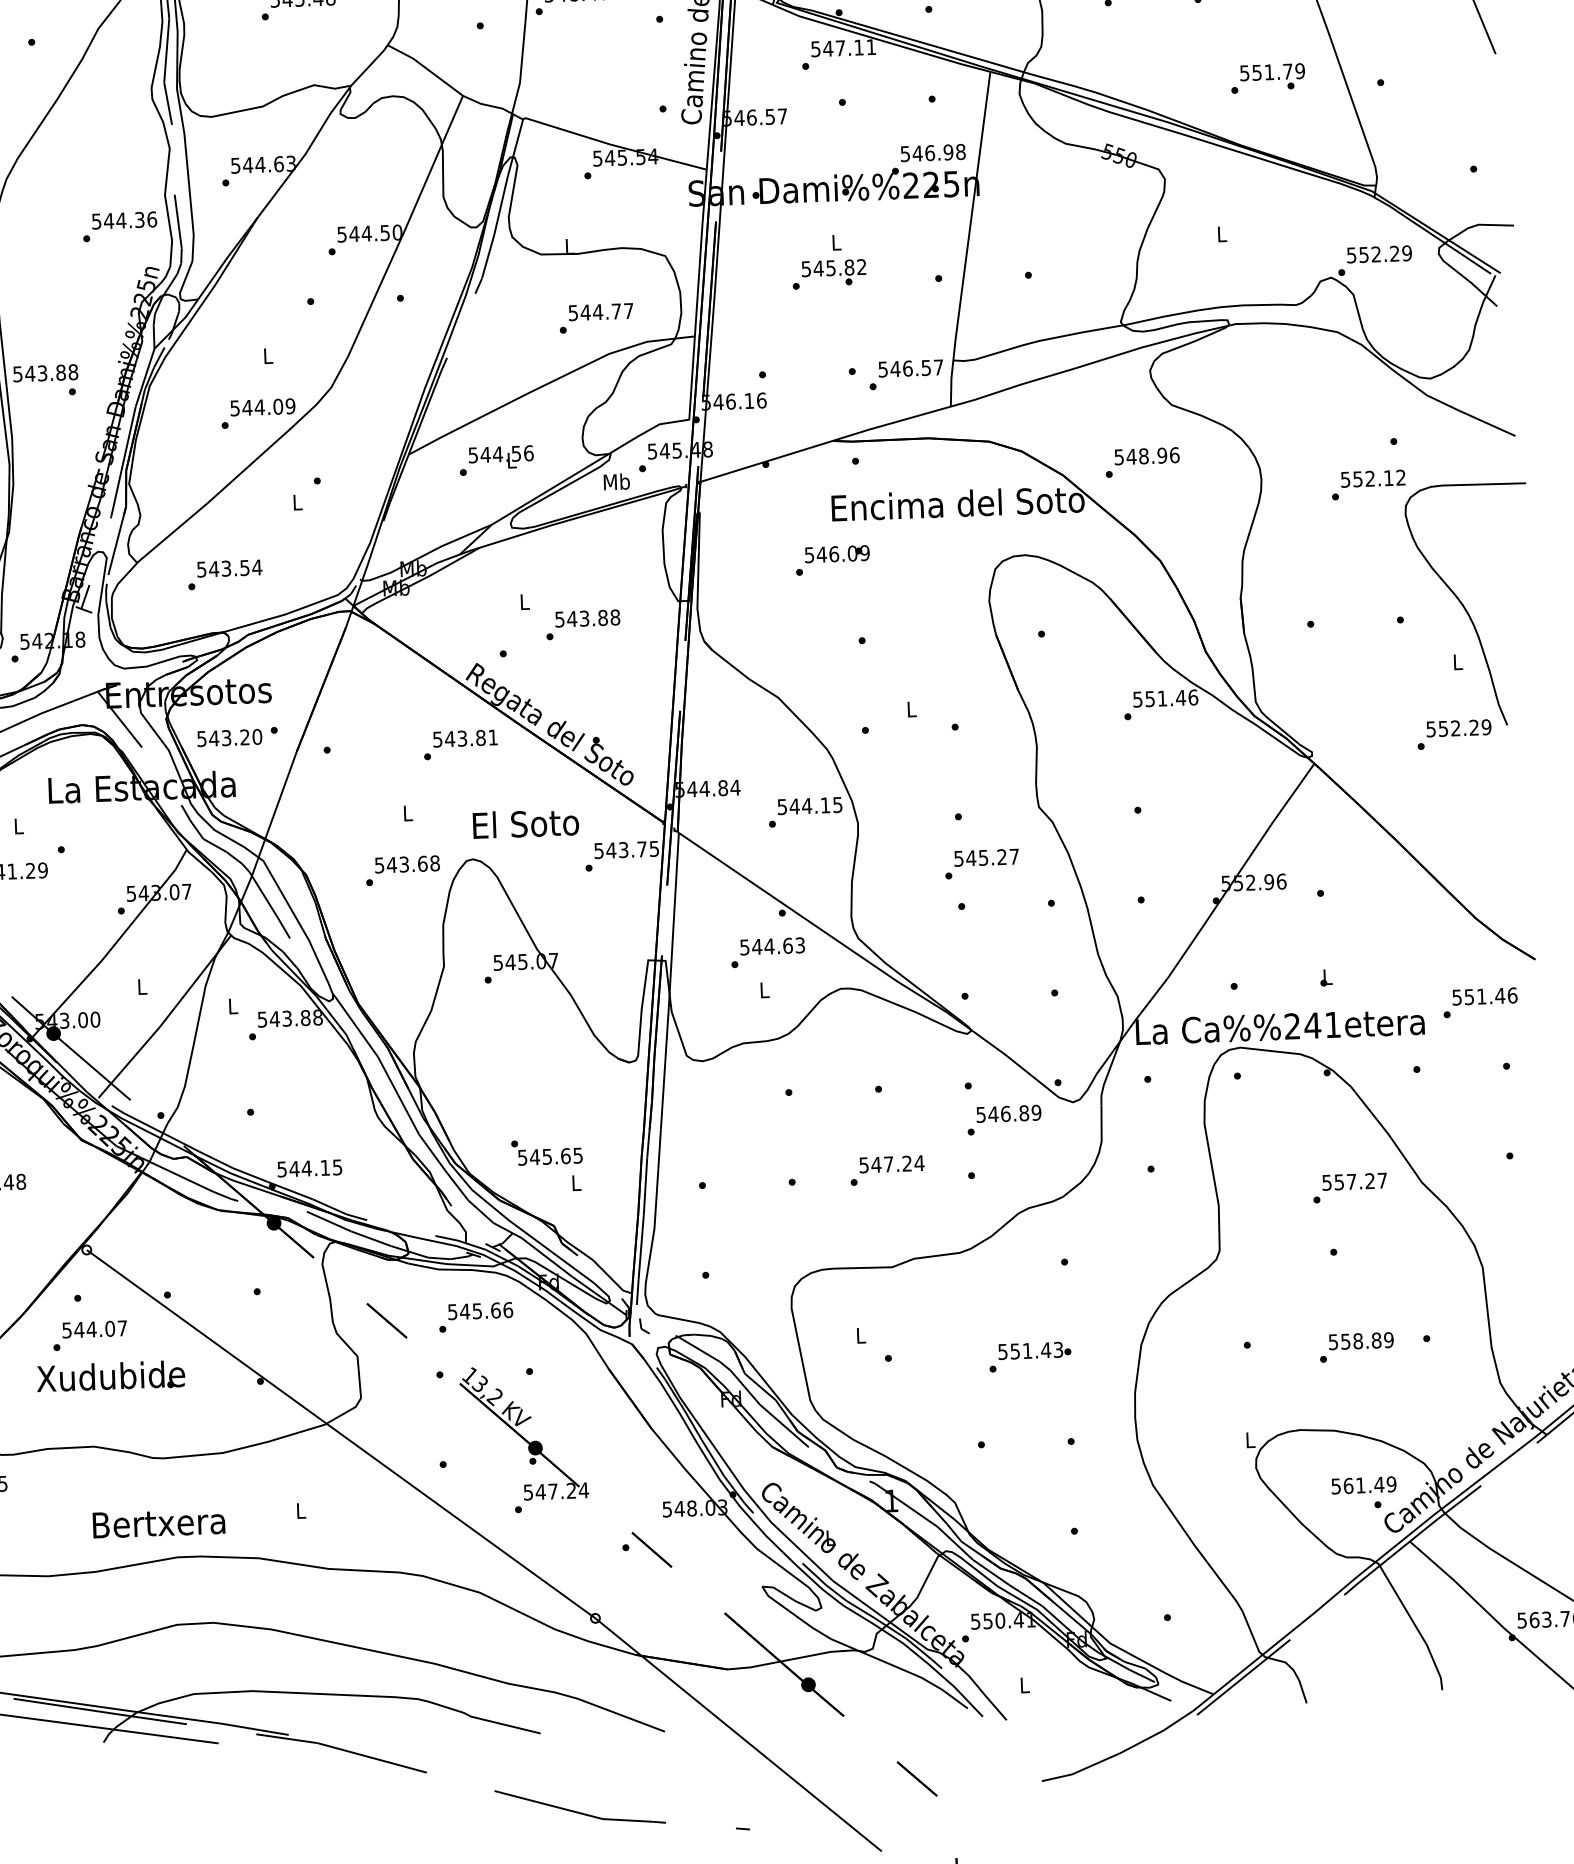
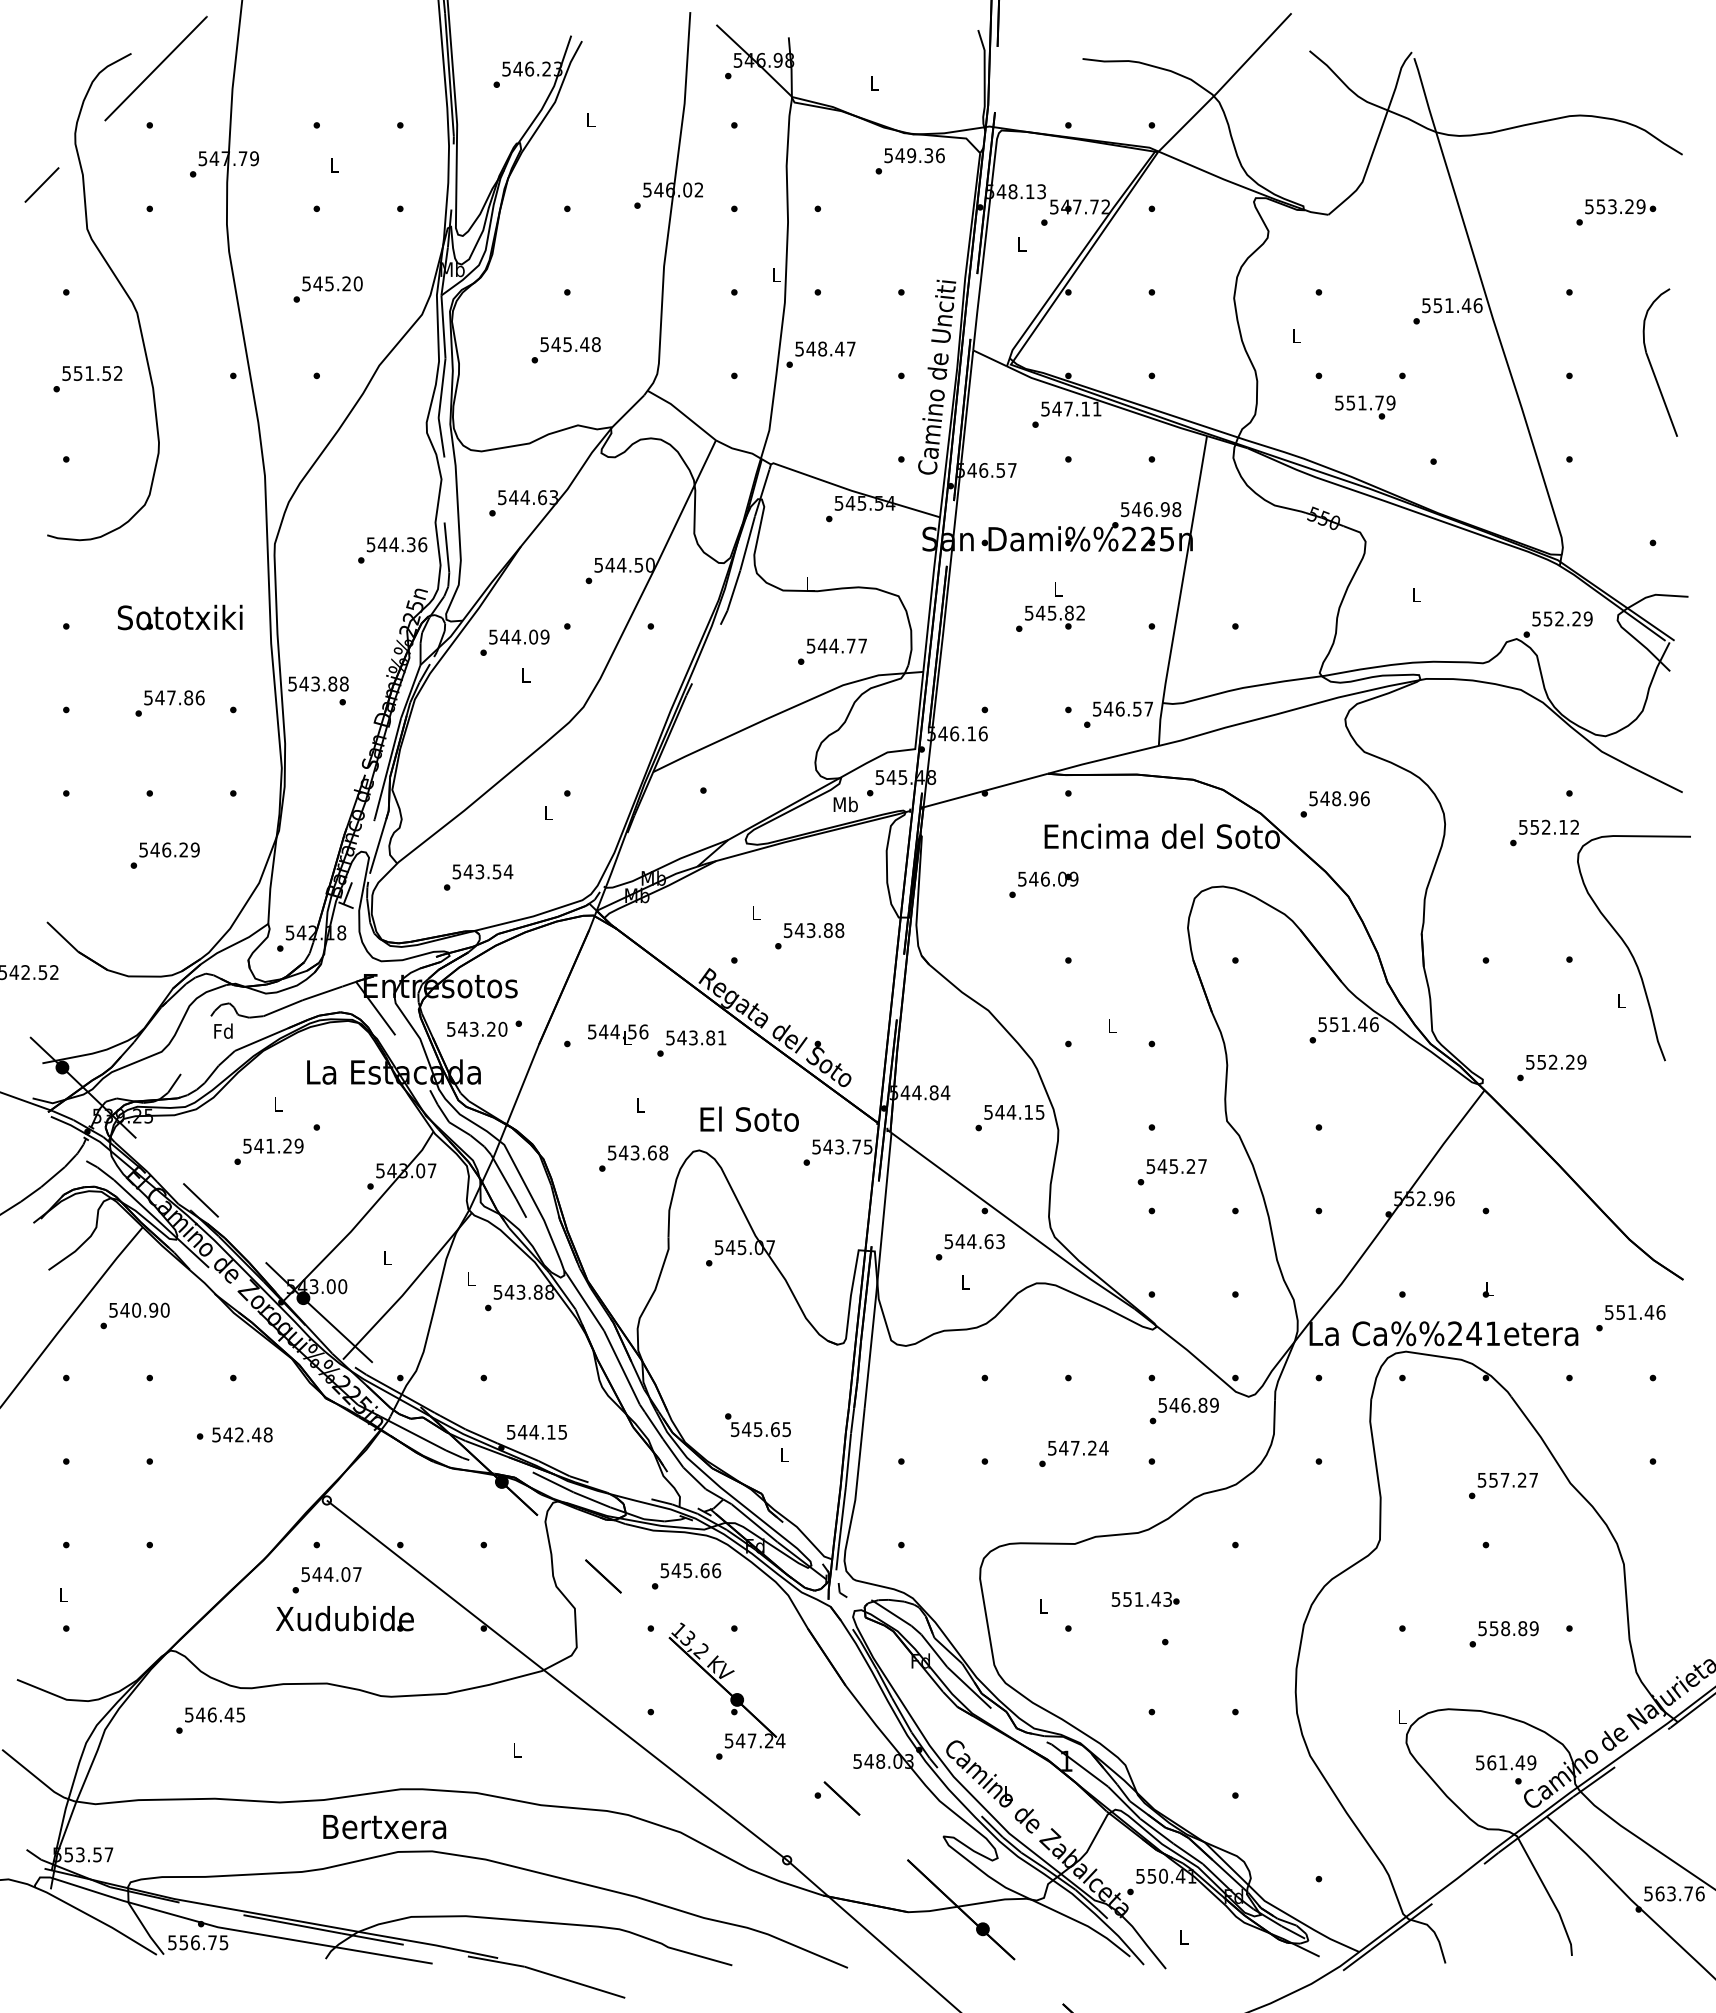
text: (1272, 77) -> (1365, 407), moved
text: (257, 413) -> (514, 642), moved
text: (501, 457) -> (618, 1034), moved
text: (1454, 734) -> (1551, 1067), moved
text: (1034, 1350) -> (1145, 1599), moved
text: (158, 1523) -> (384, 1827), moved

